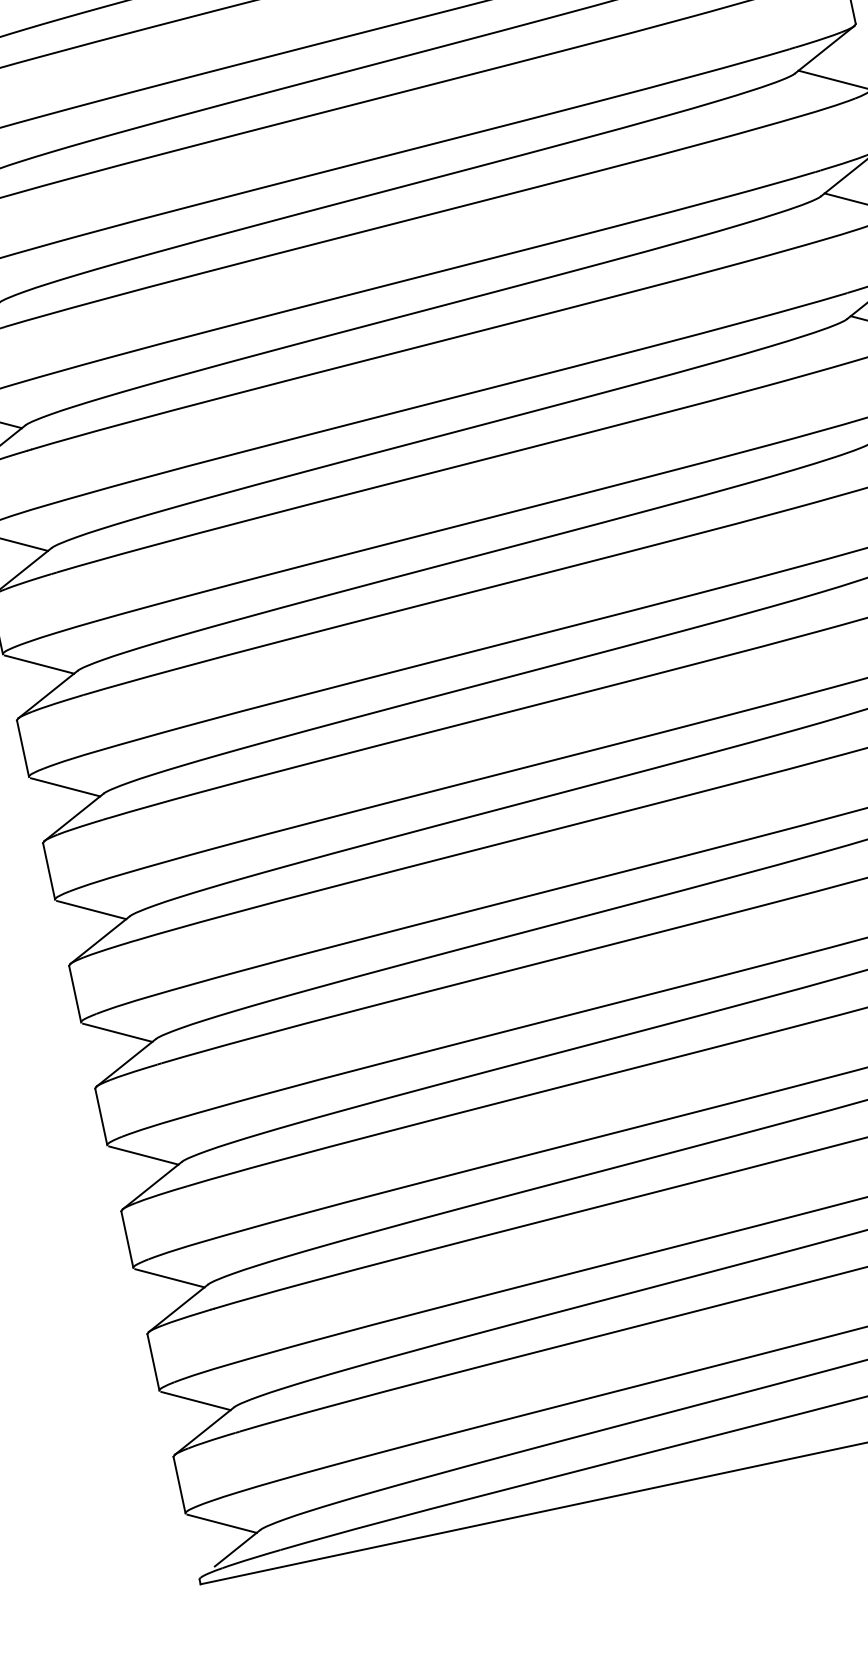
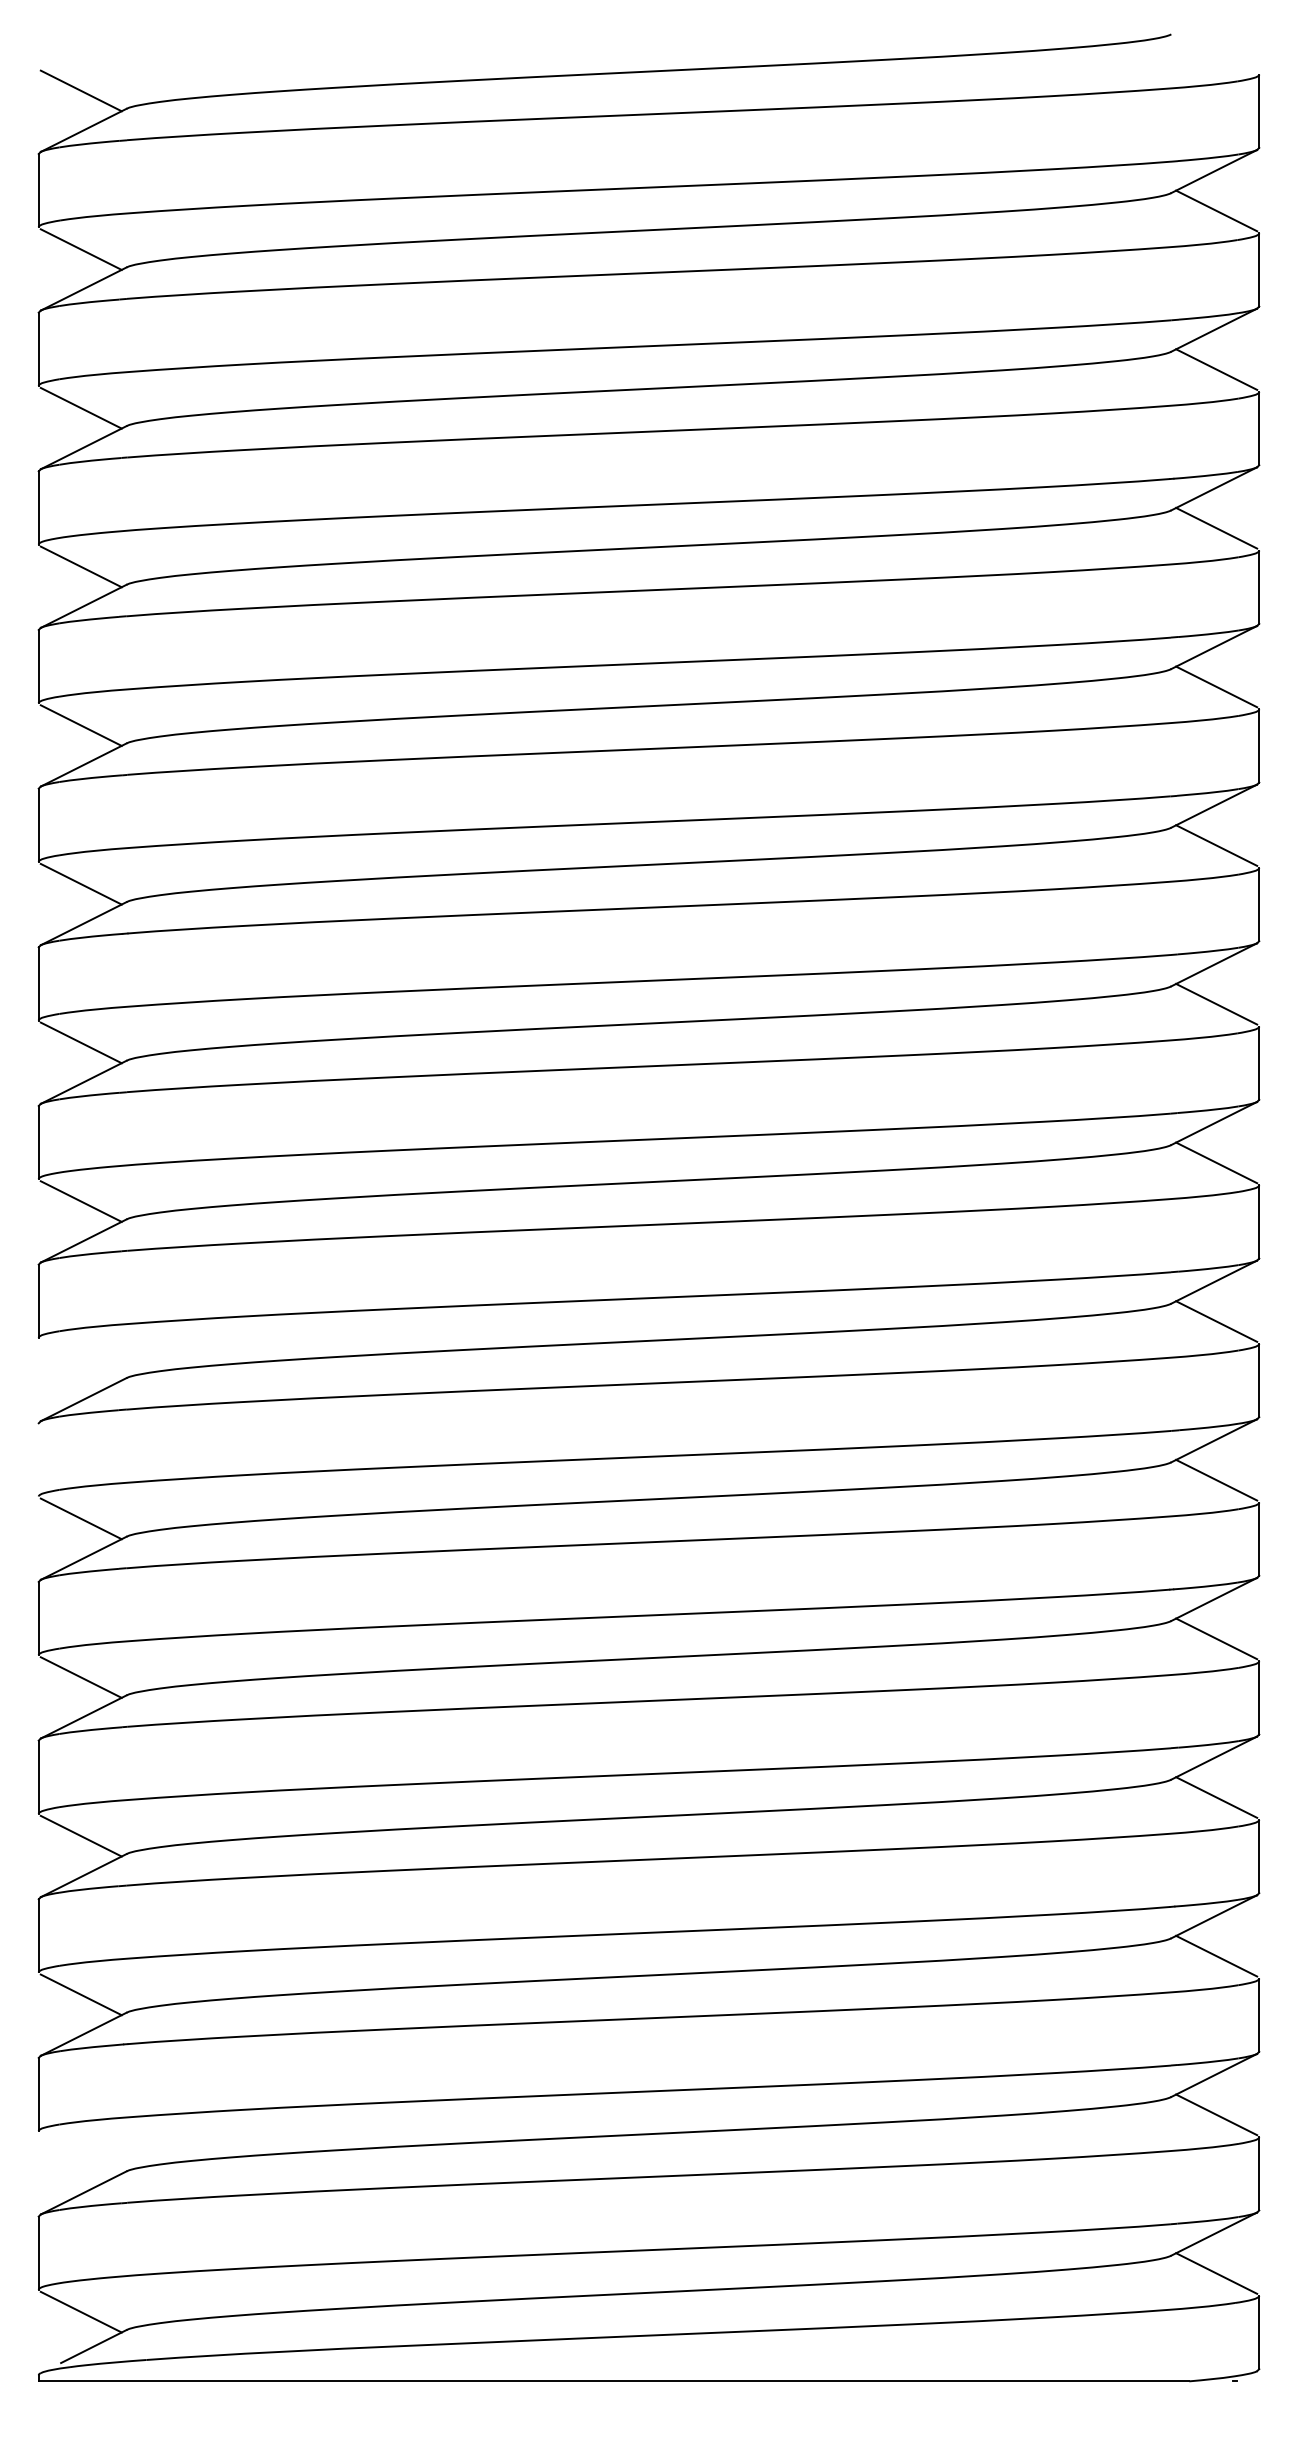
line: (64, 786) -> (80, 1359), removed
line: (48, 871) -> (38, 1459), removed
line: (195, 1401) -> (80, 2153), removed

